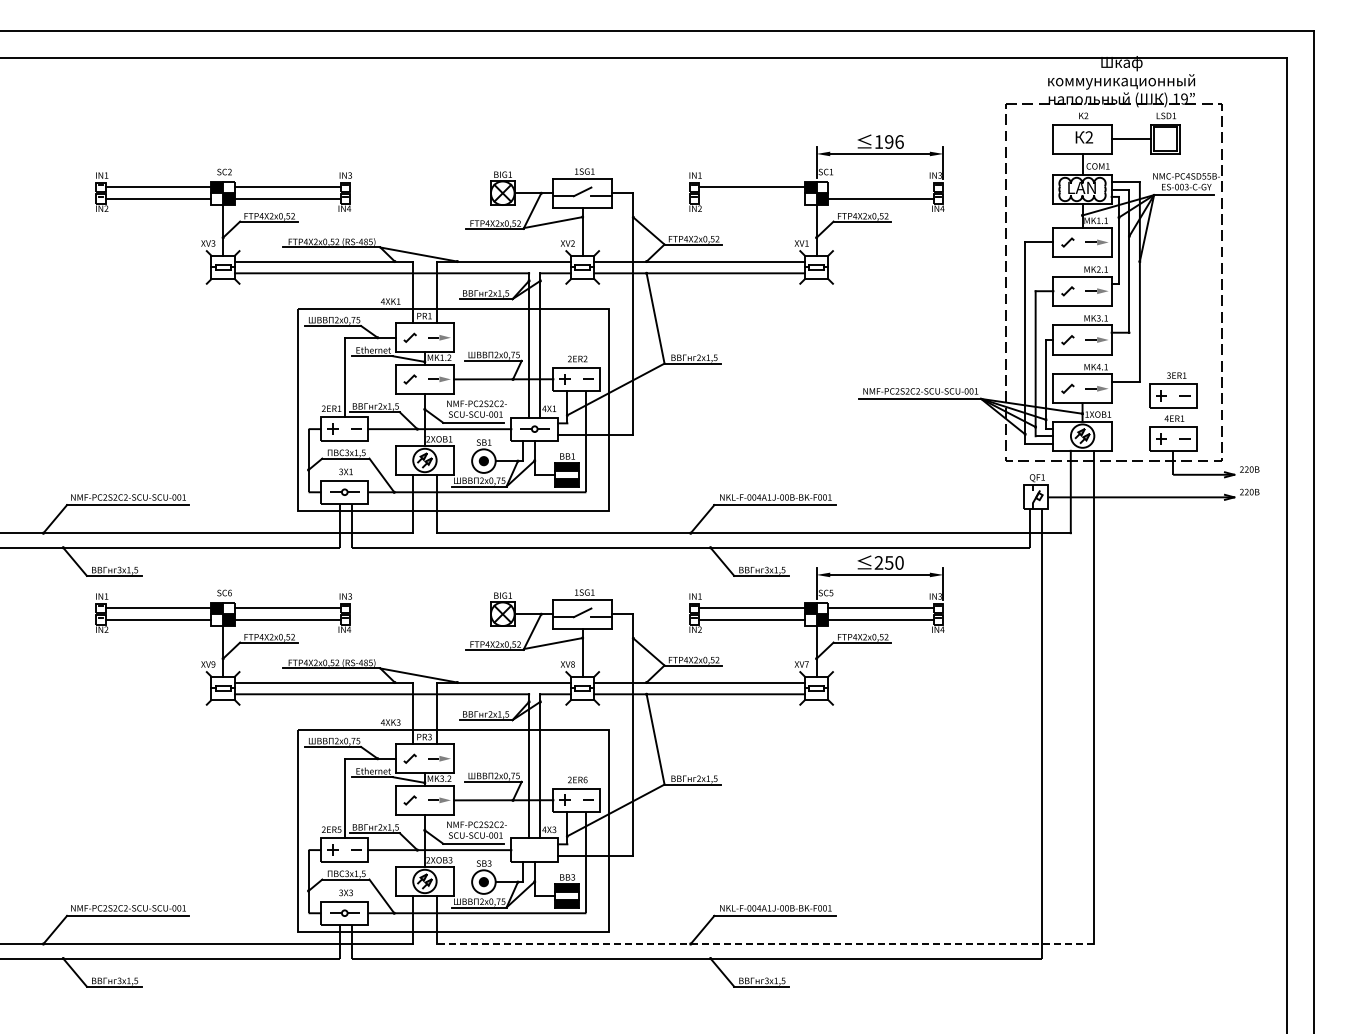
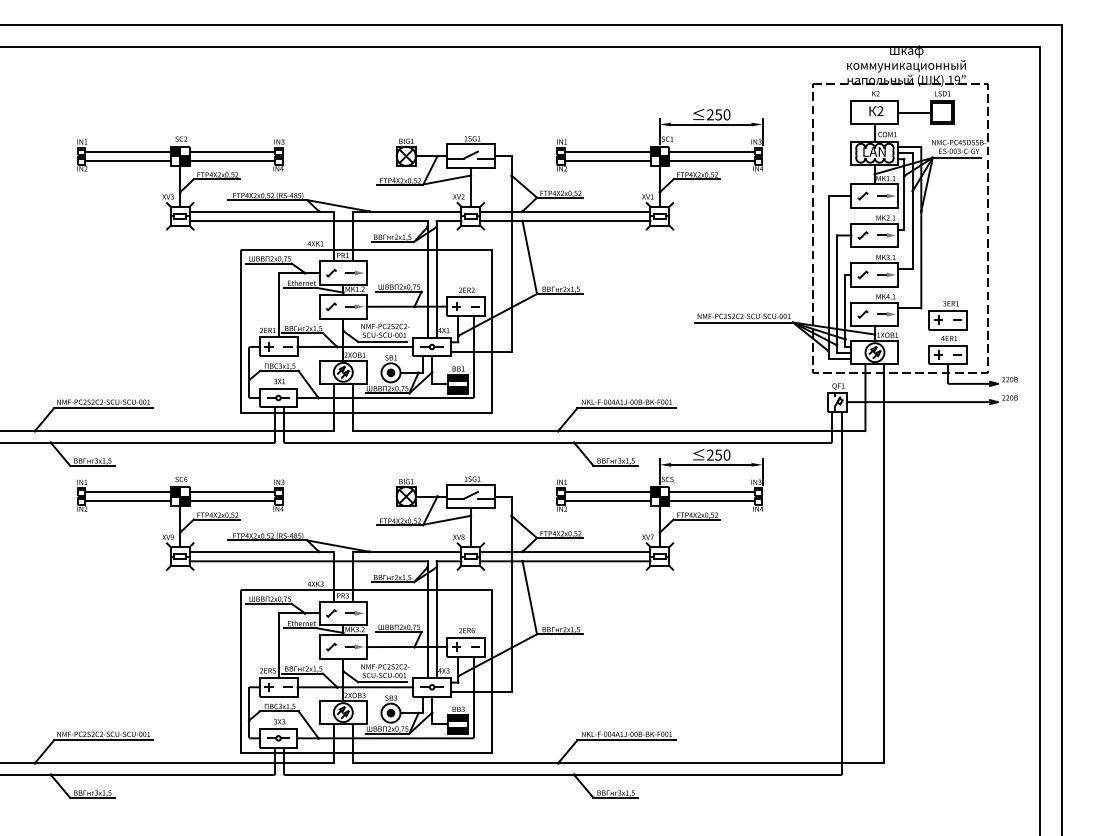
text: (888, 141) -> (718, 114), 196 -> 250
line: (881, 187) -> (712, 151), added
line: (751, 199) -> (607, 161), added
part: (534, 849) -> (431, 686), added
line: (765, 944) -> (618, 763), dashed -> solid

